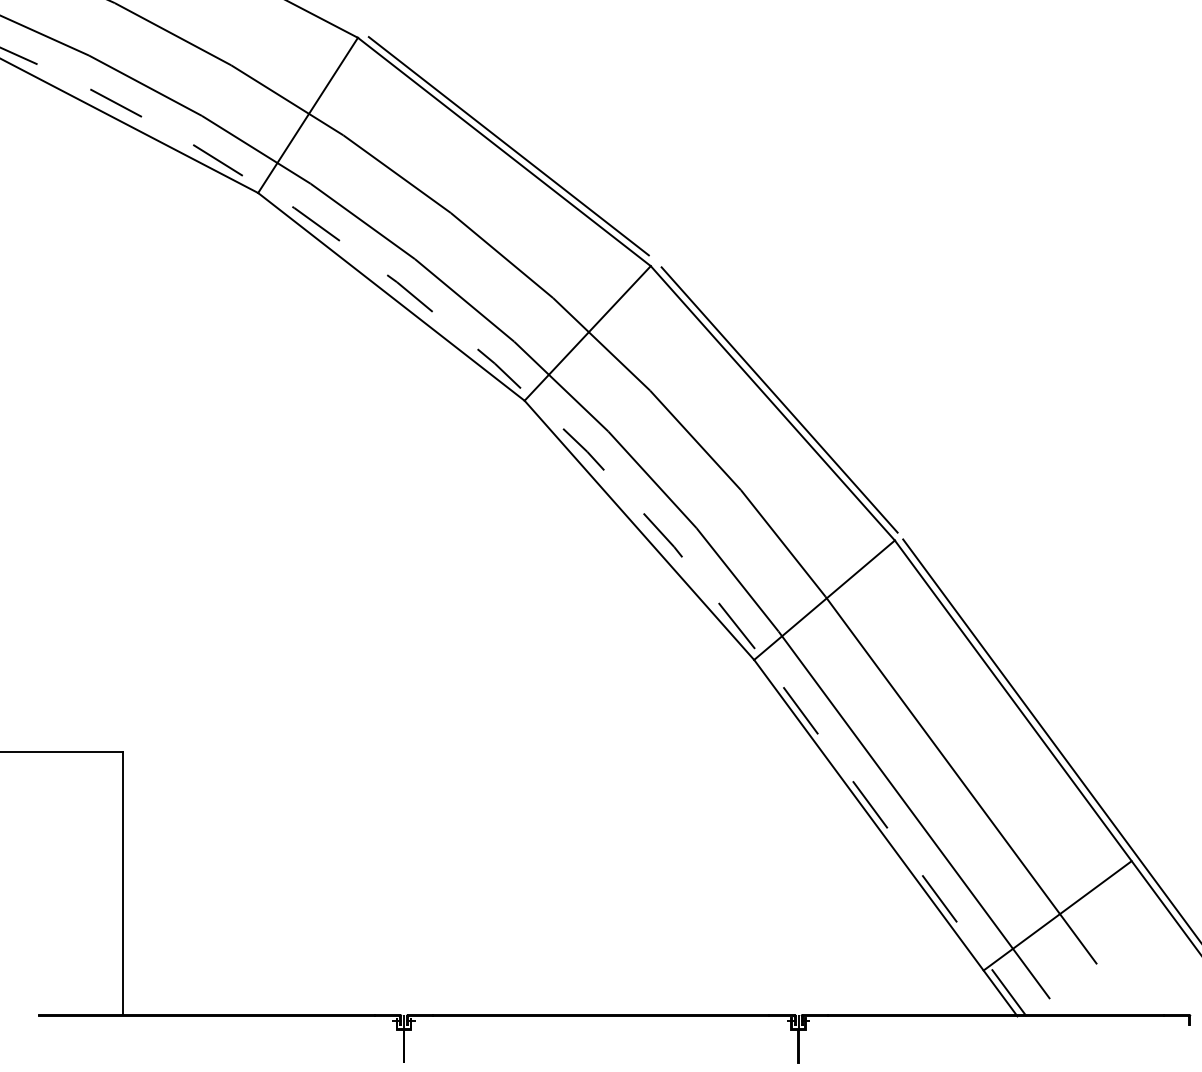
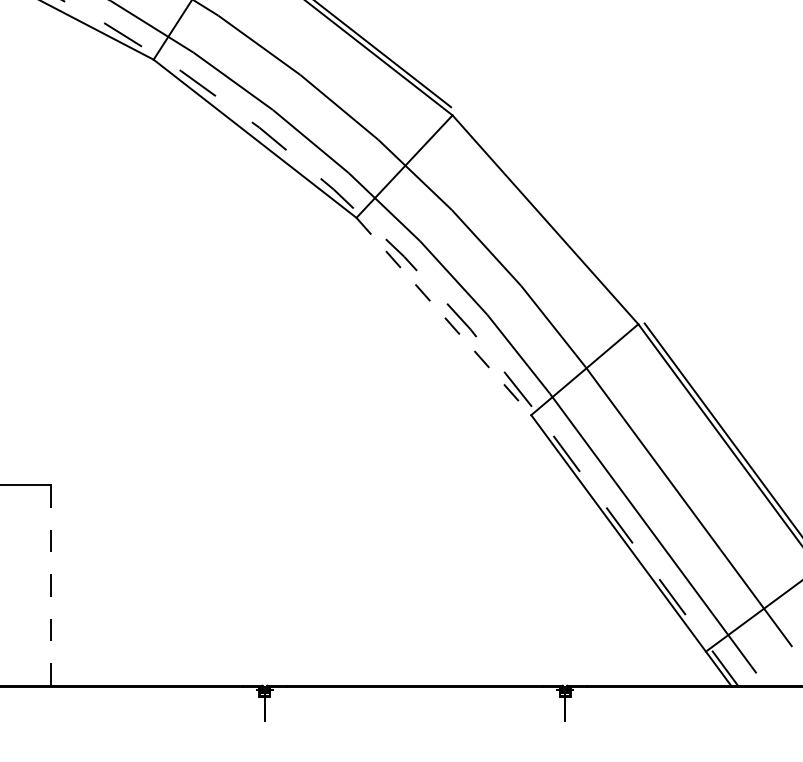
line: (779, 399) -> (550, 216), removed
line: (639, 530) -> (443, 316), solid -> dashed
line: (123, 883) -> (51, 585), solid -> dashed

